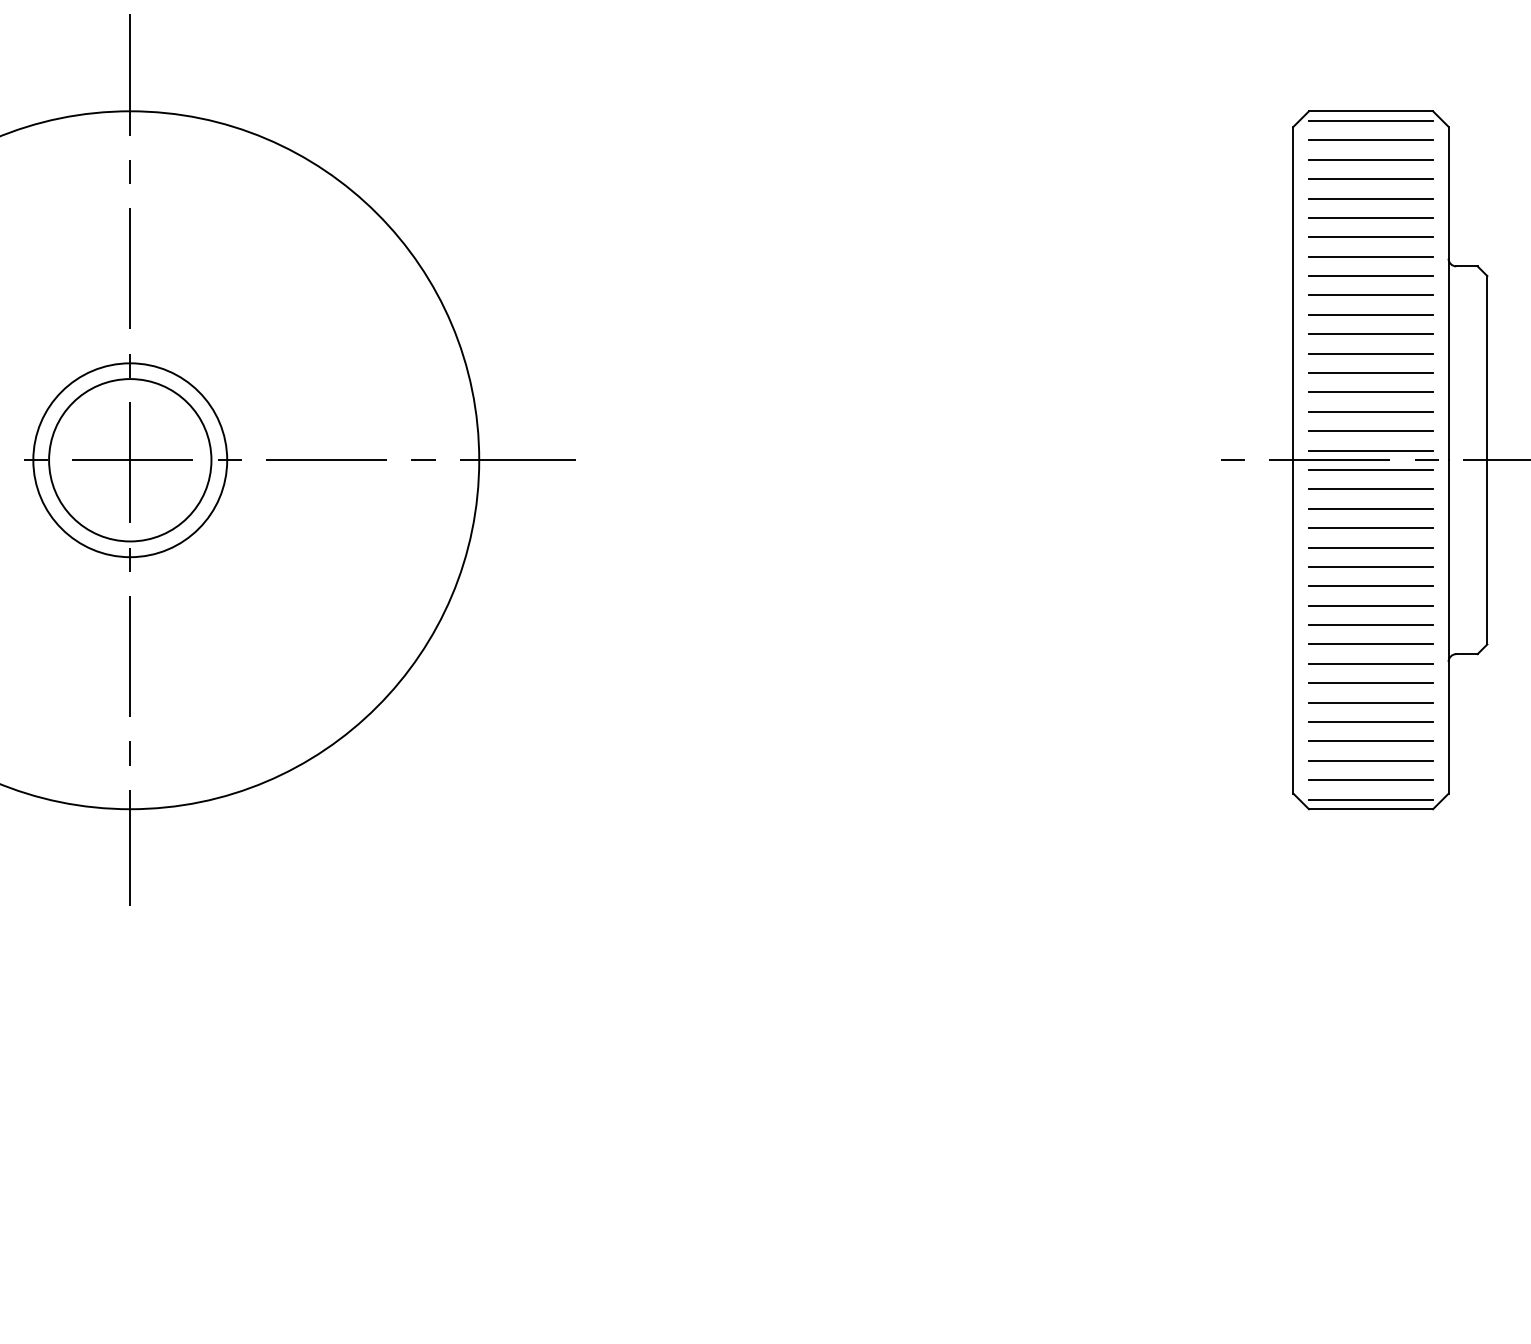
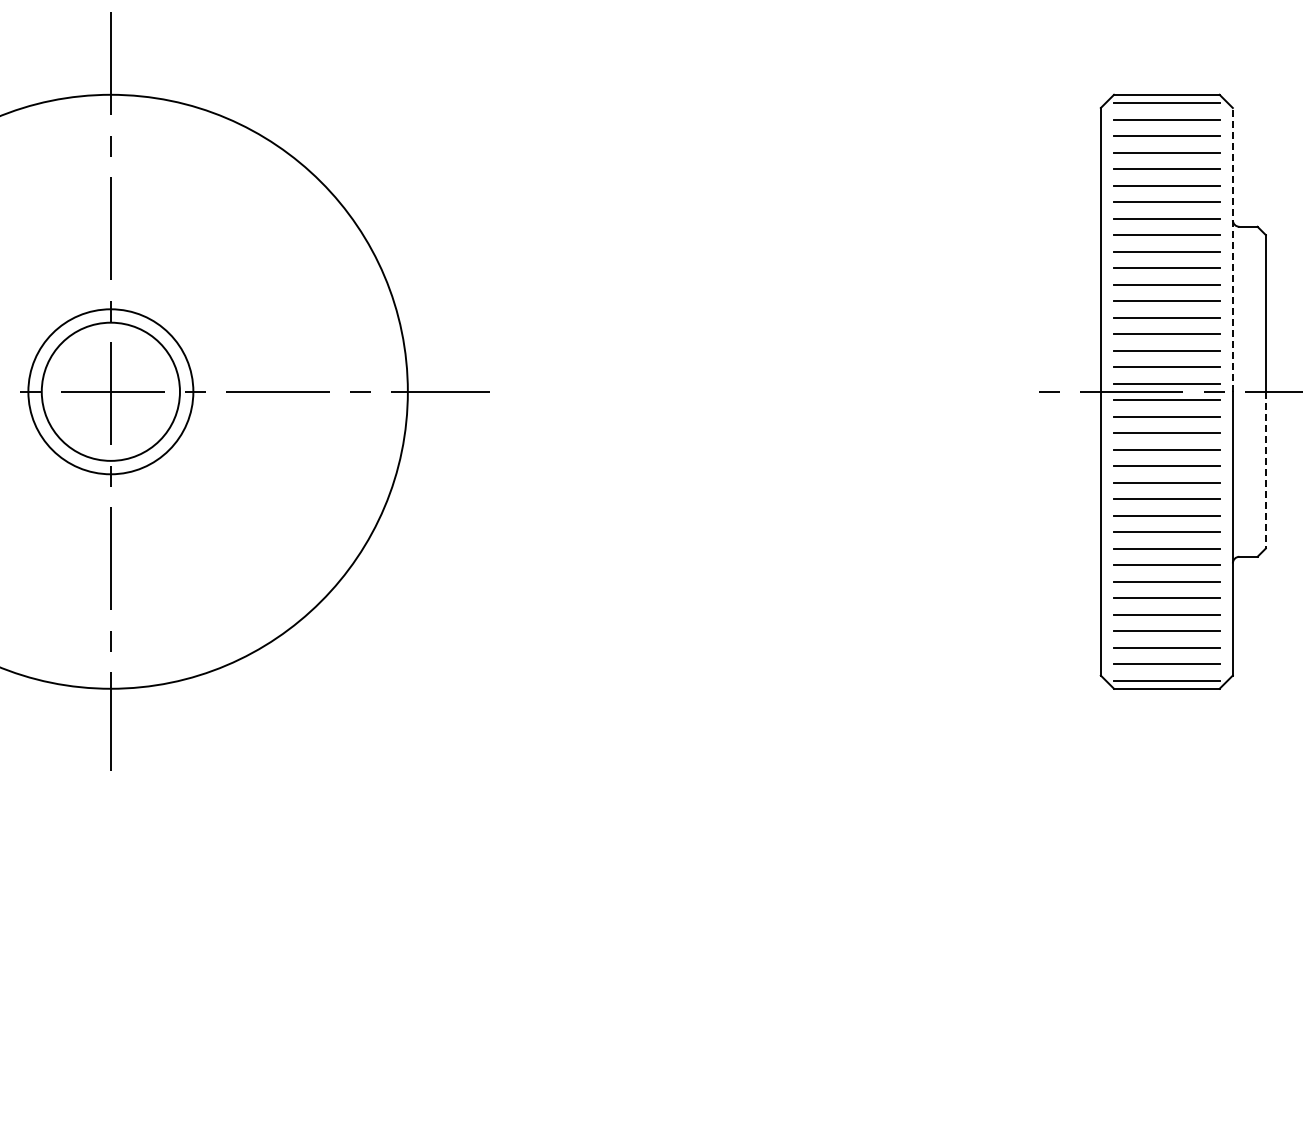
line: (1448, 293) -> (1232, 249), solid -> dashed
line: (1486, 552) -> (1265, 470), solid -> dashed

